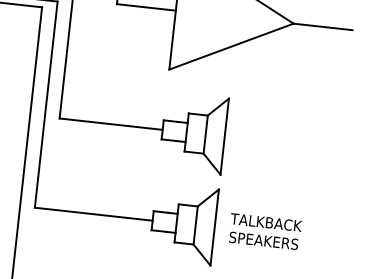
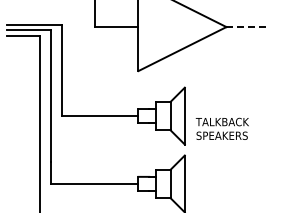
line: (323, 27) -> (248, 27), solid -> dashed
text: (264, 231) -> (221, 128), moved

